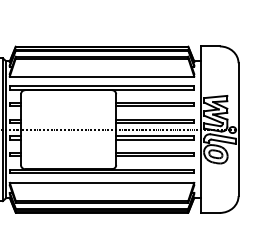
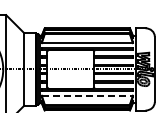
line: (102, 182) -> (87, 95), solid -> dashed

